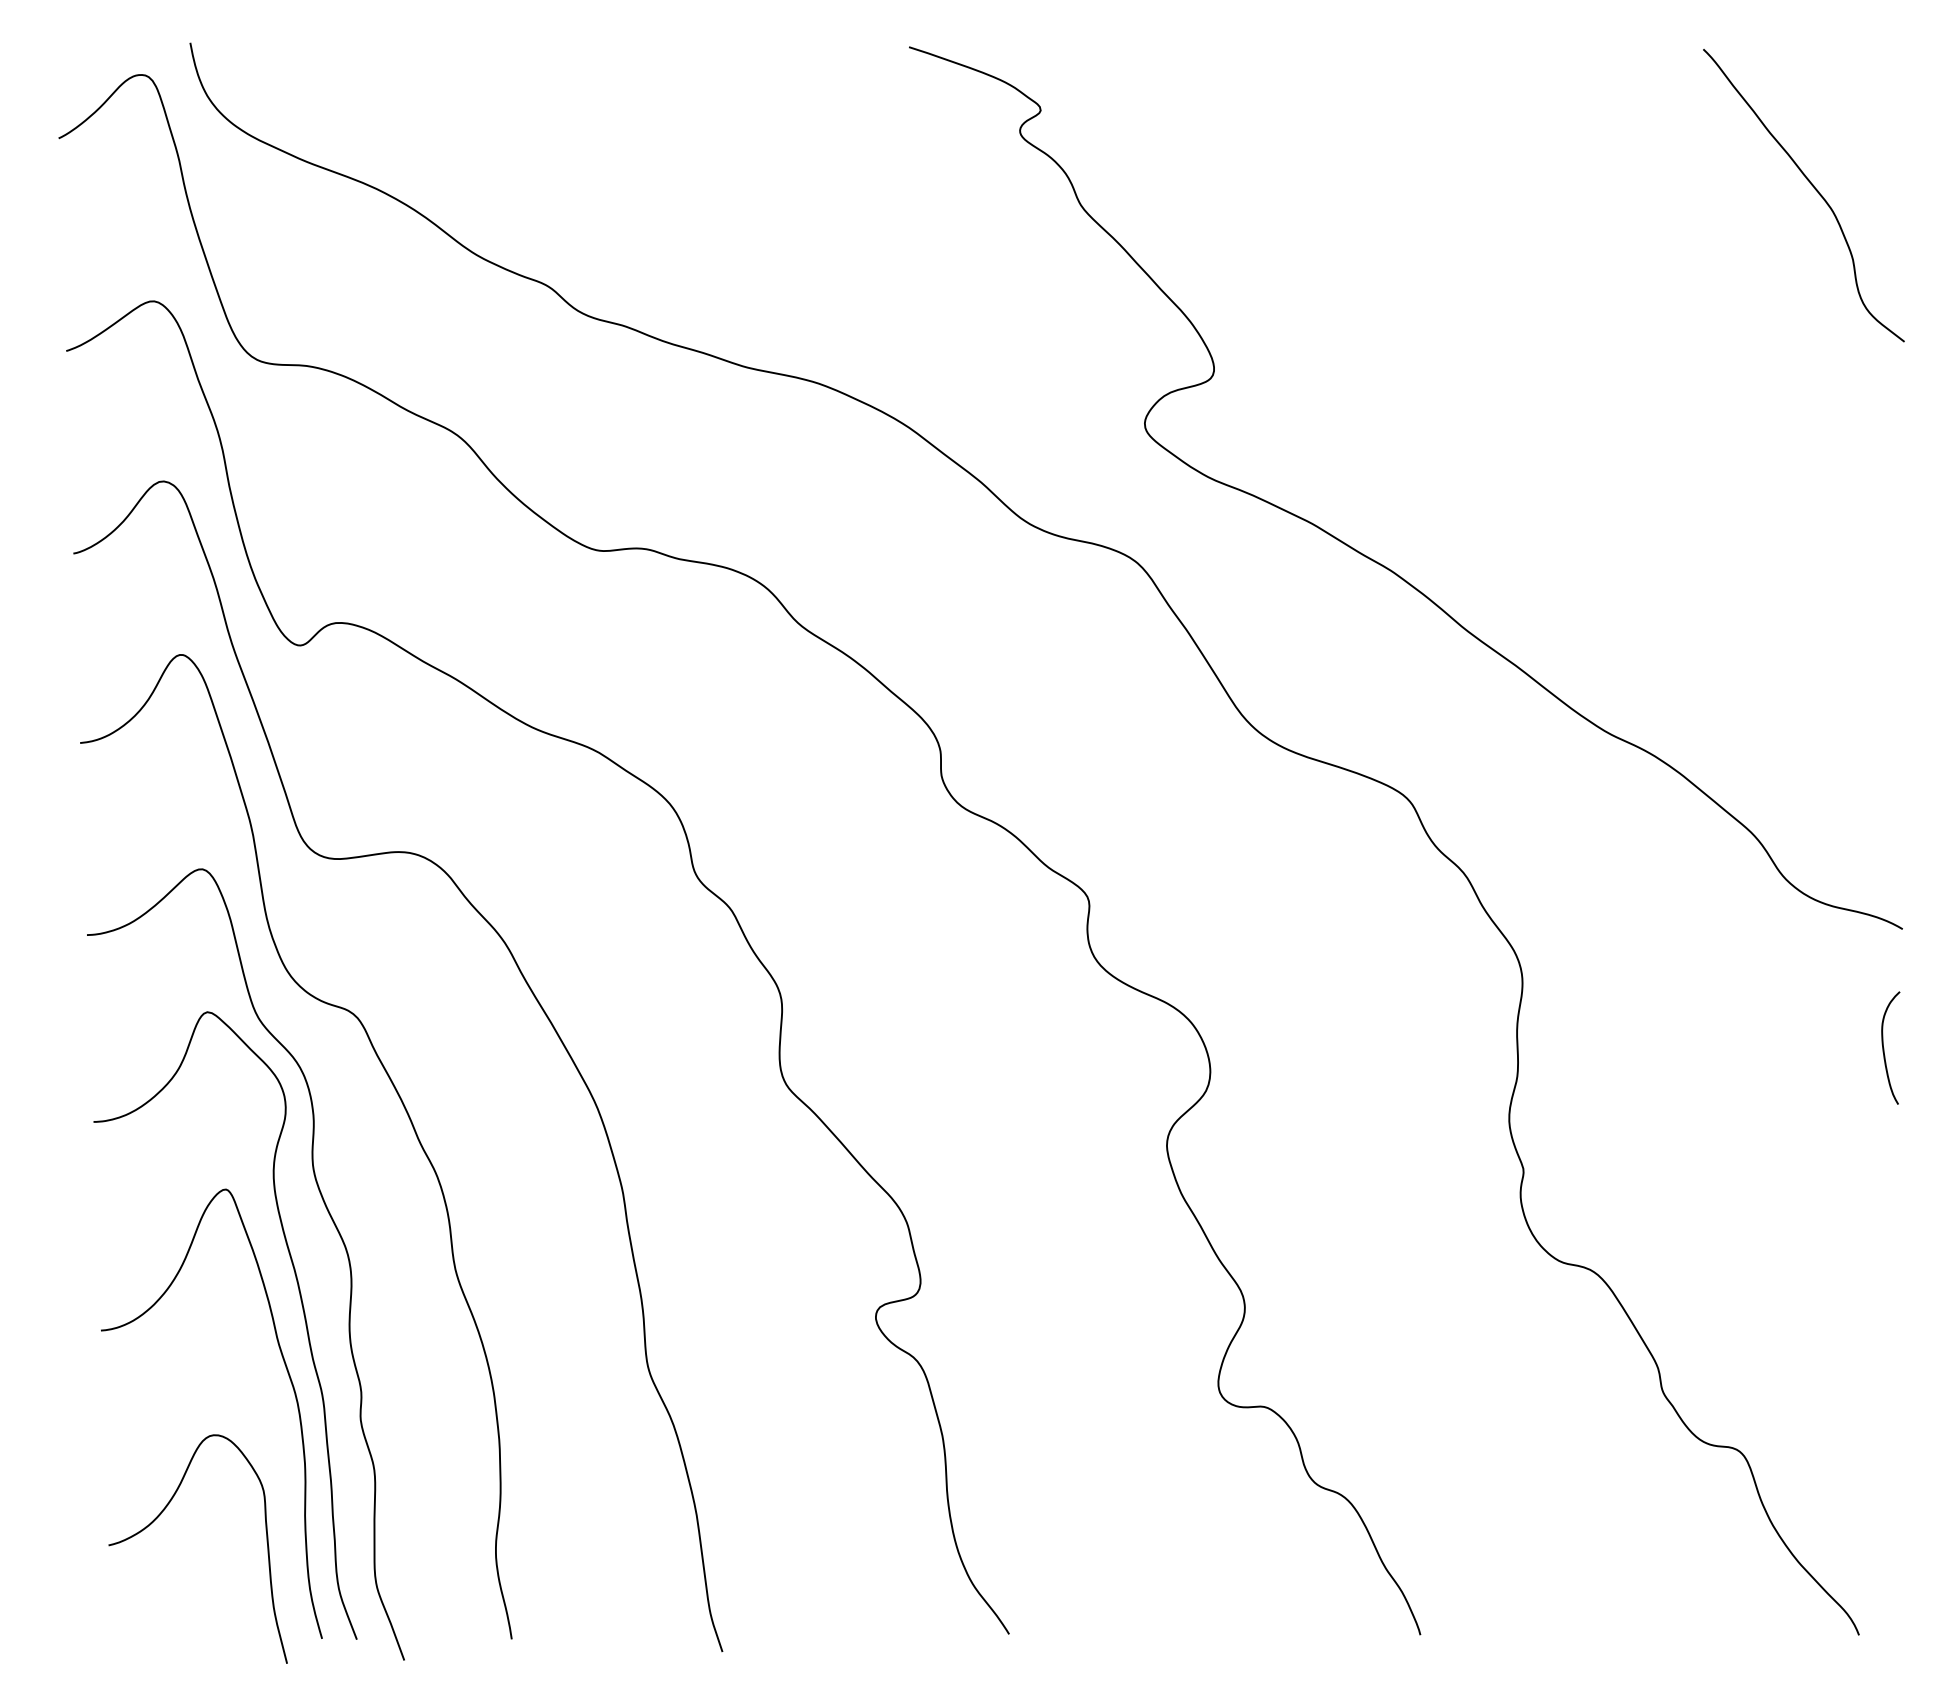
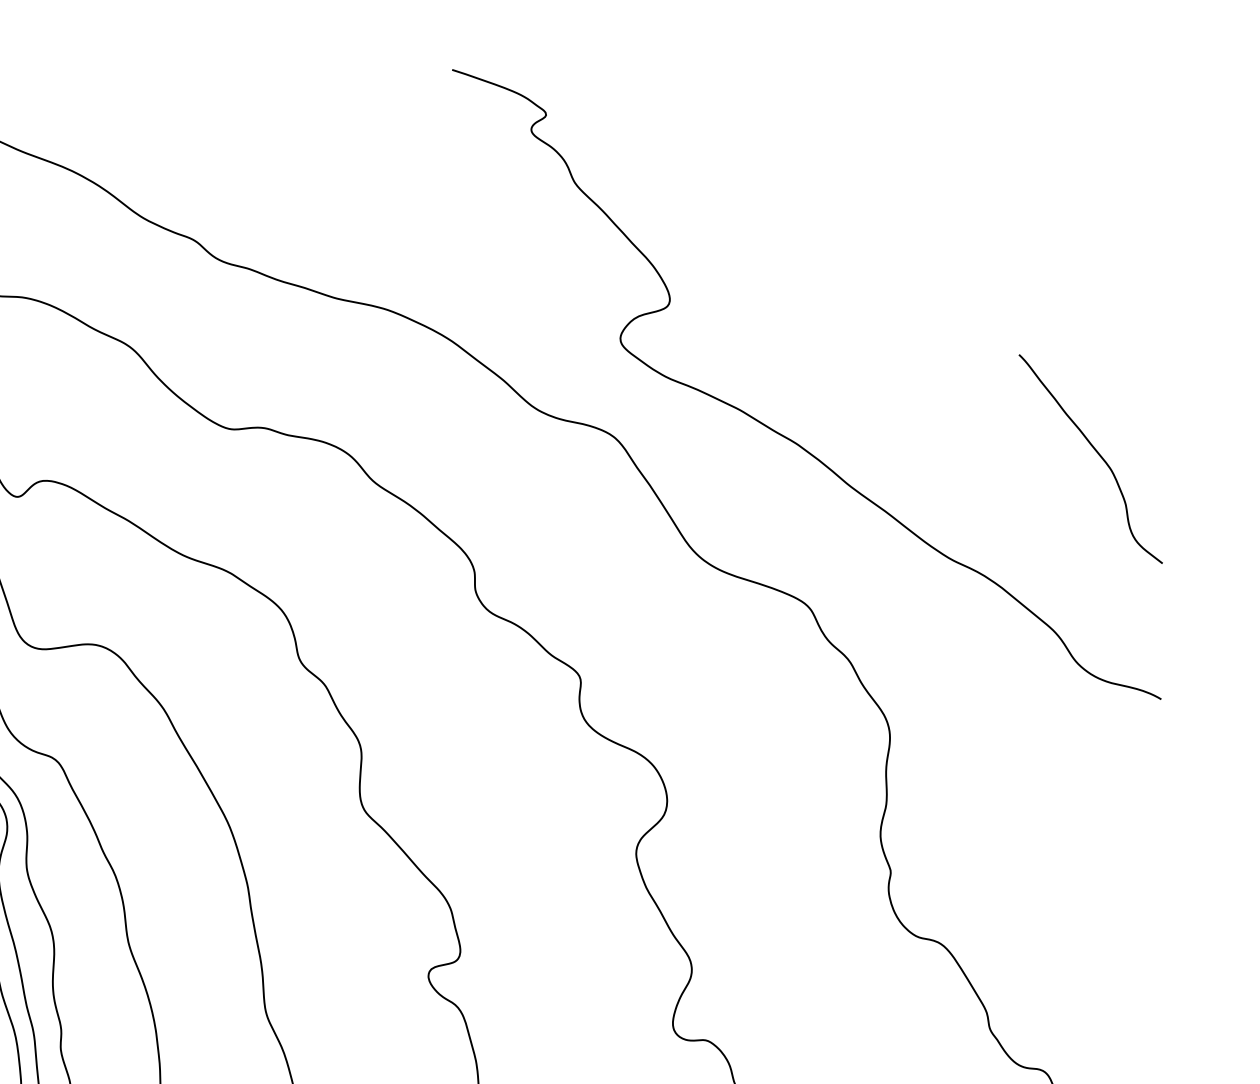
curve: (1814, 189) -> (1098, 454), moved
curve: (1884, 1048) -> (1148, 784), removed

